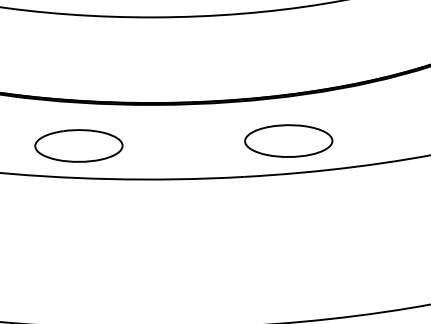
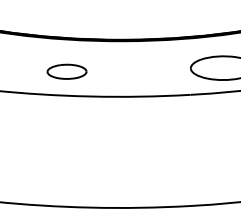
part: (78, 145) -> (66, 71), size x0.6

